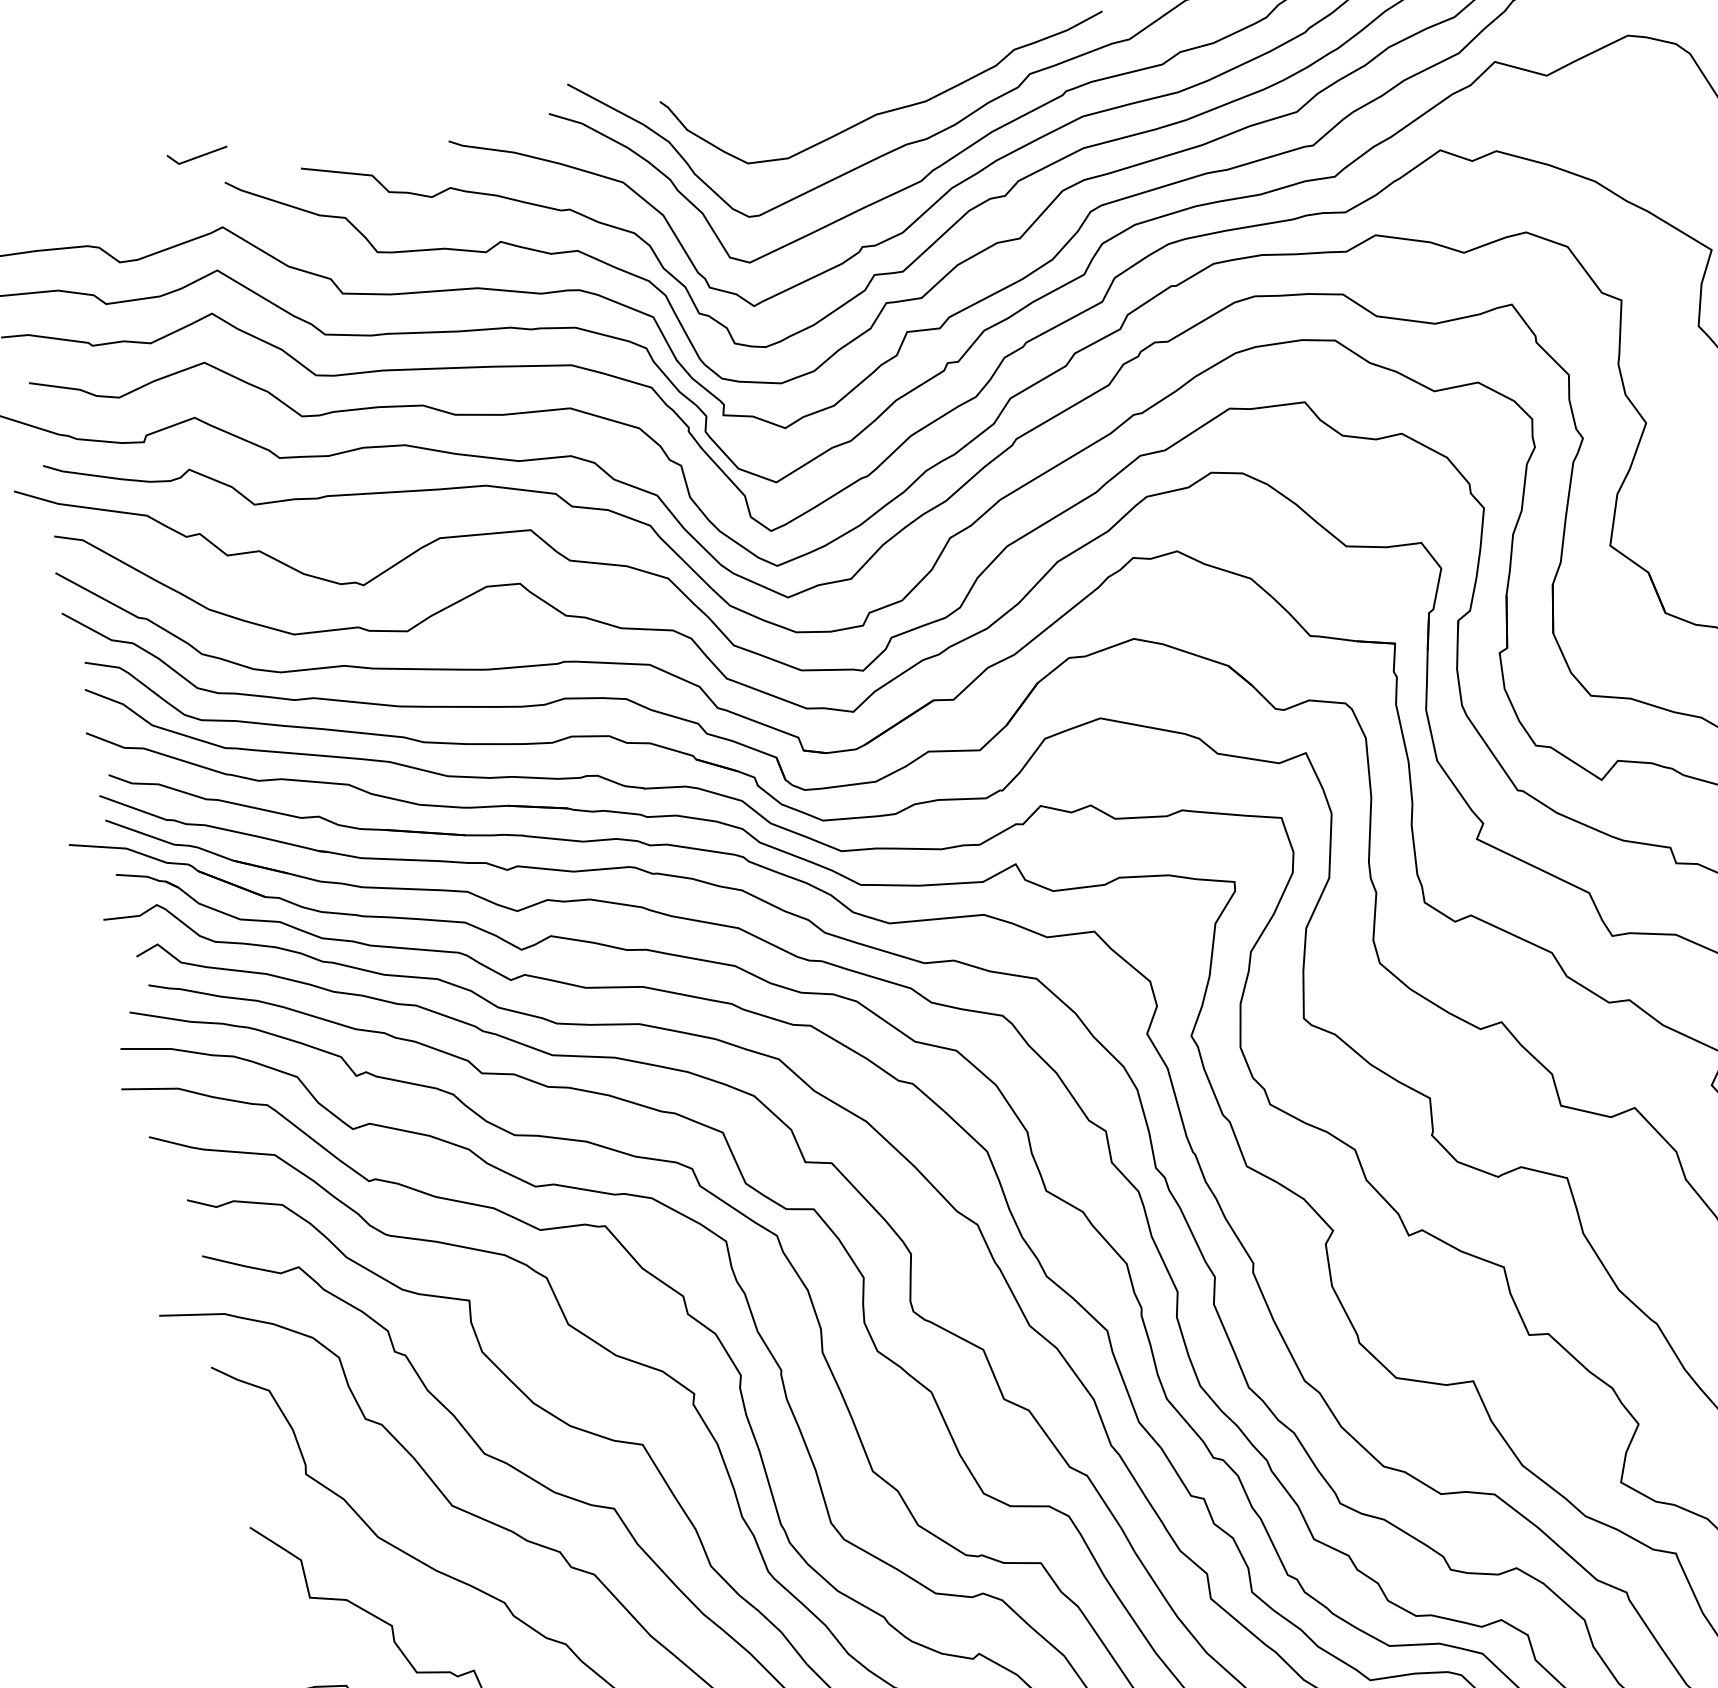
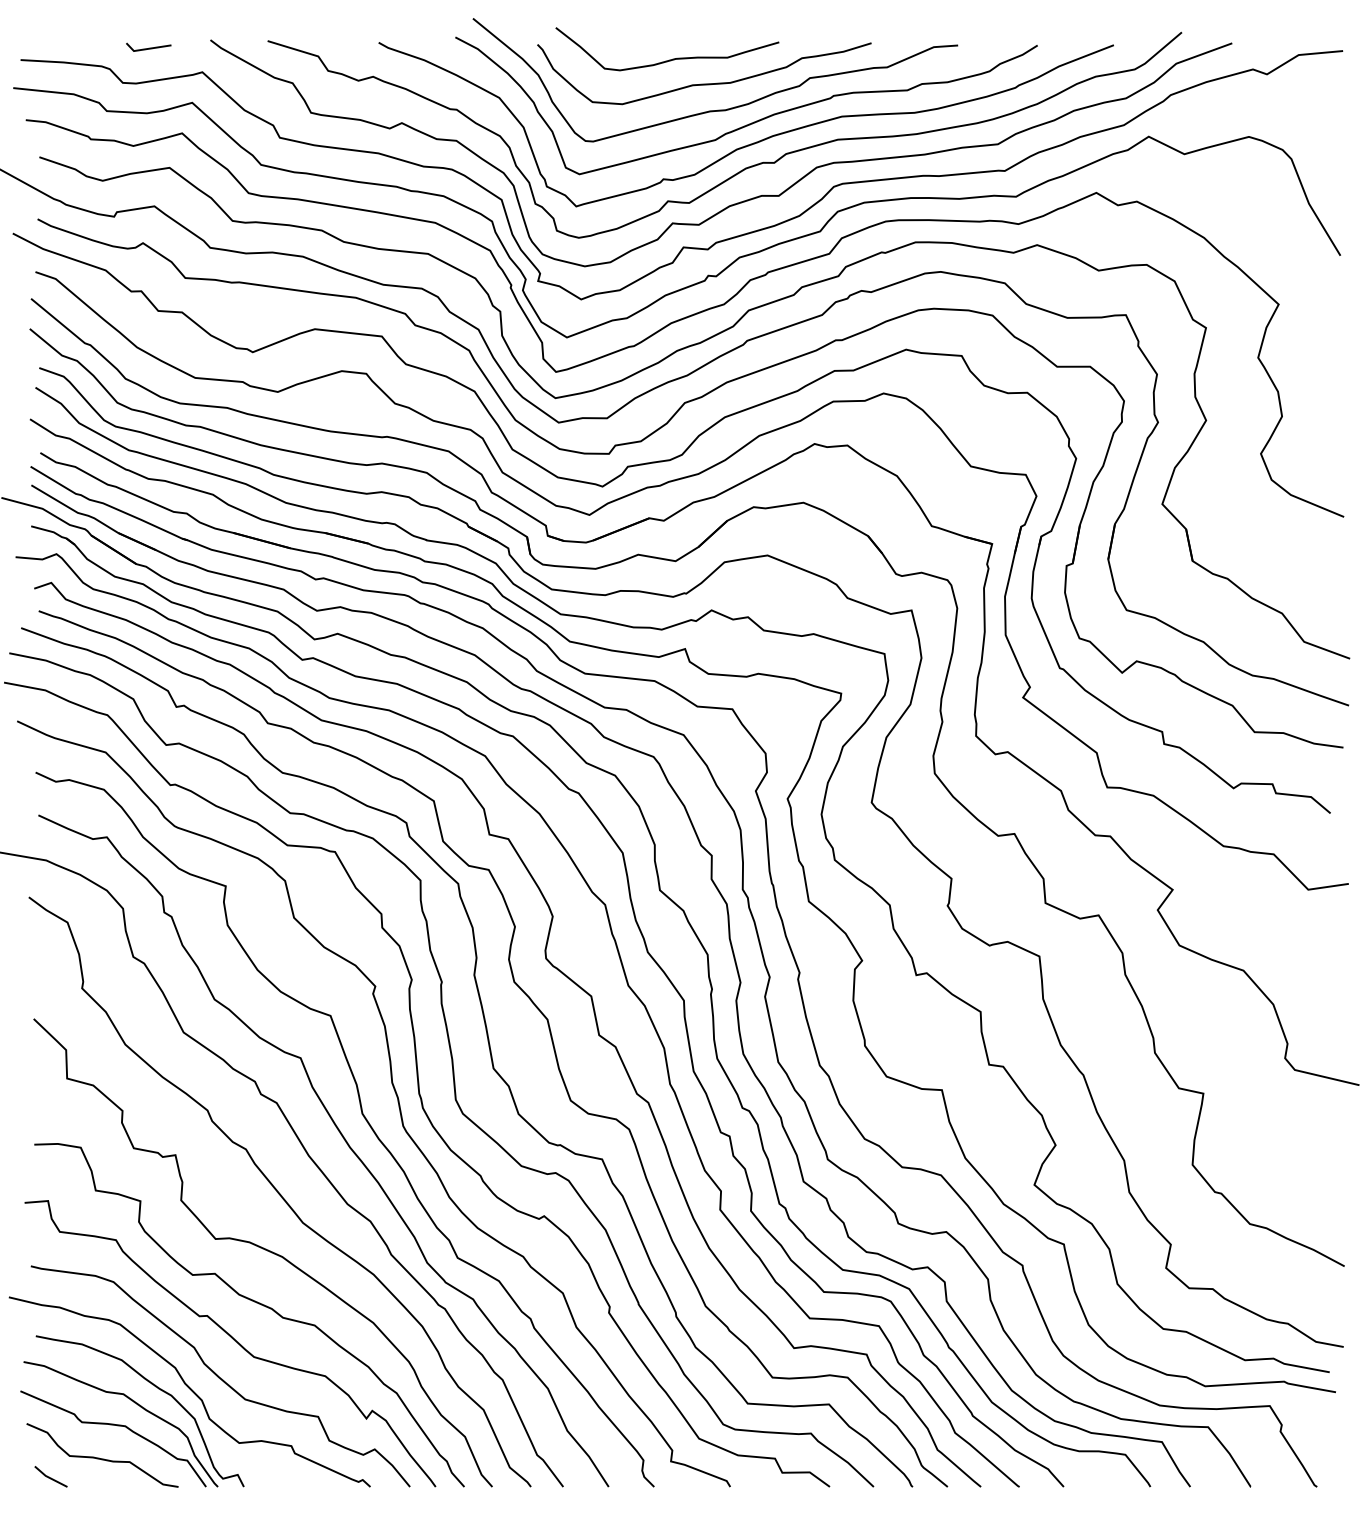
curve: (838, 86) -> (669, 59), added
line: (197, 155) -> (148, 47), moved

